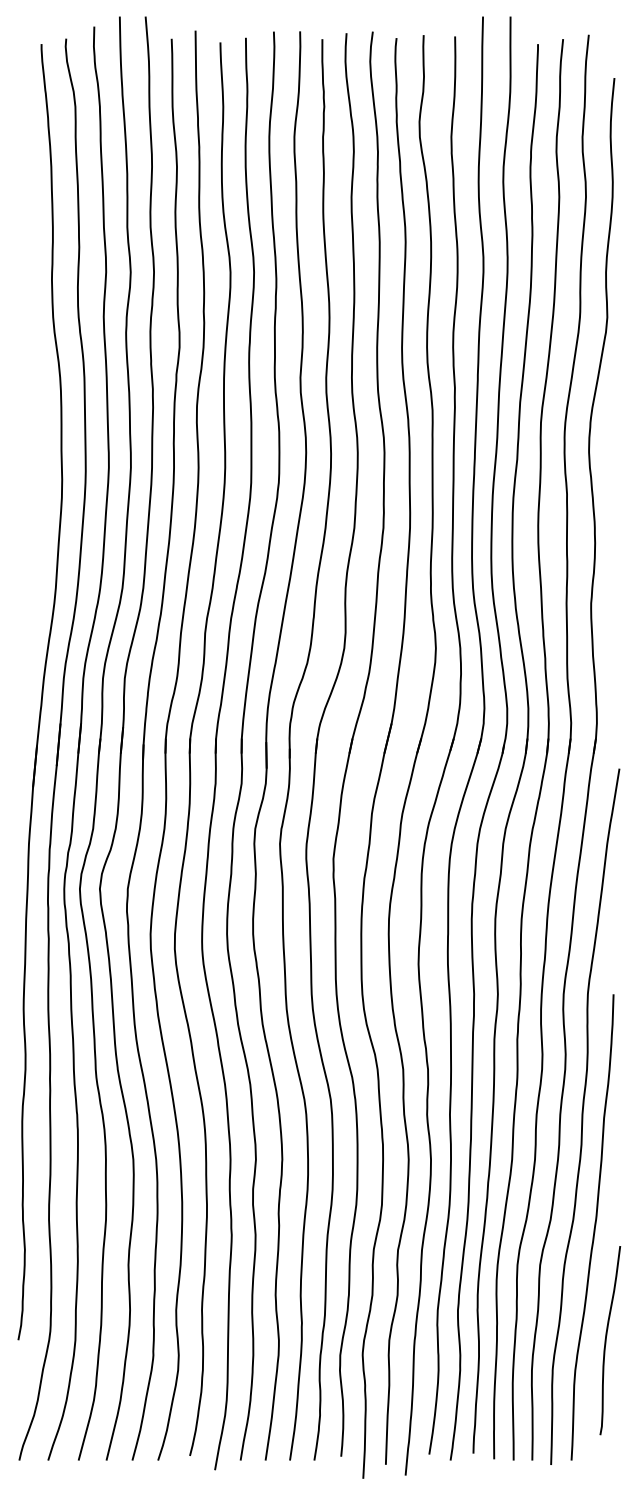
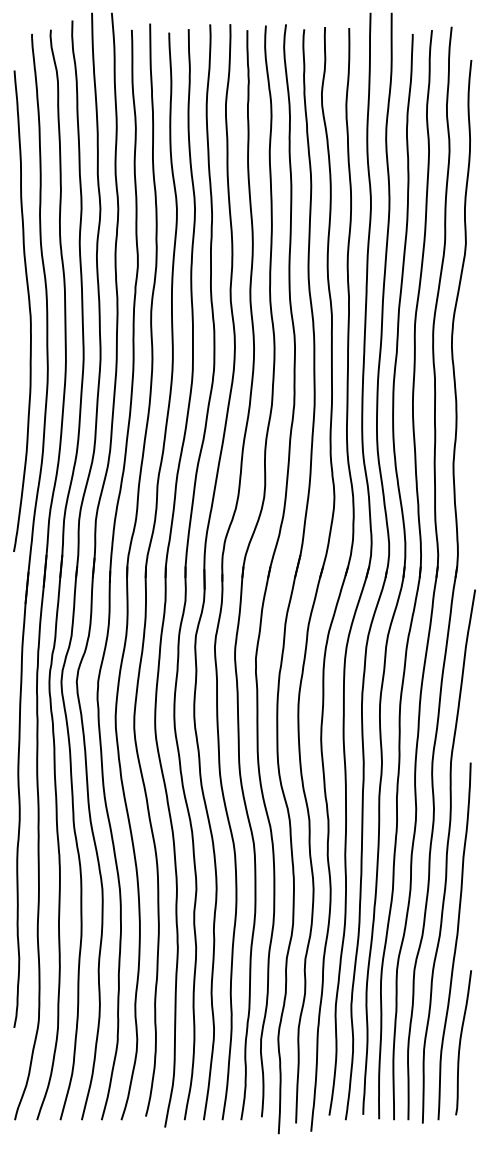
curve: (37, 402) -> (28, 308), added
curve: (606, 1340) -> (460, 1042), moved

